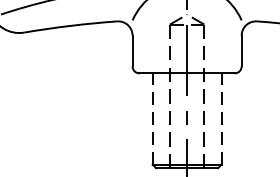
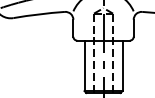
line: (152, 118) -> (84, 65), dashed -> solid
line: (221, 118) -> (122, 65), dashed -> solid

